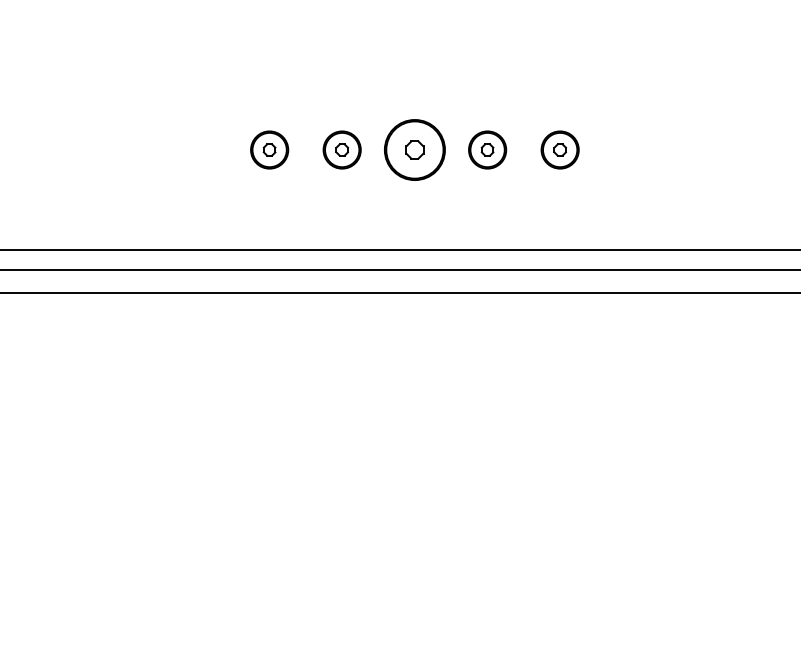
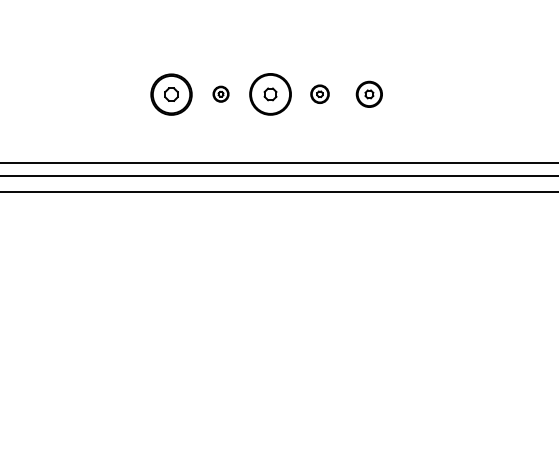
part: (269, 148) -> (171, 93), size x1.6
part: (341, 148) -> (220, 93), size x0.6
part: (486, 148) -> (319, 93), size x0.7

